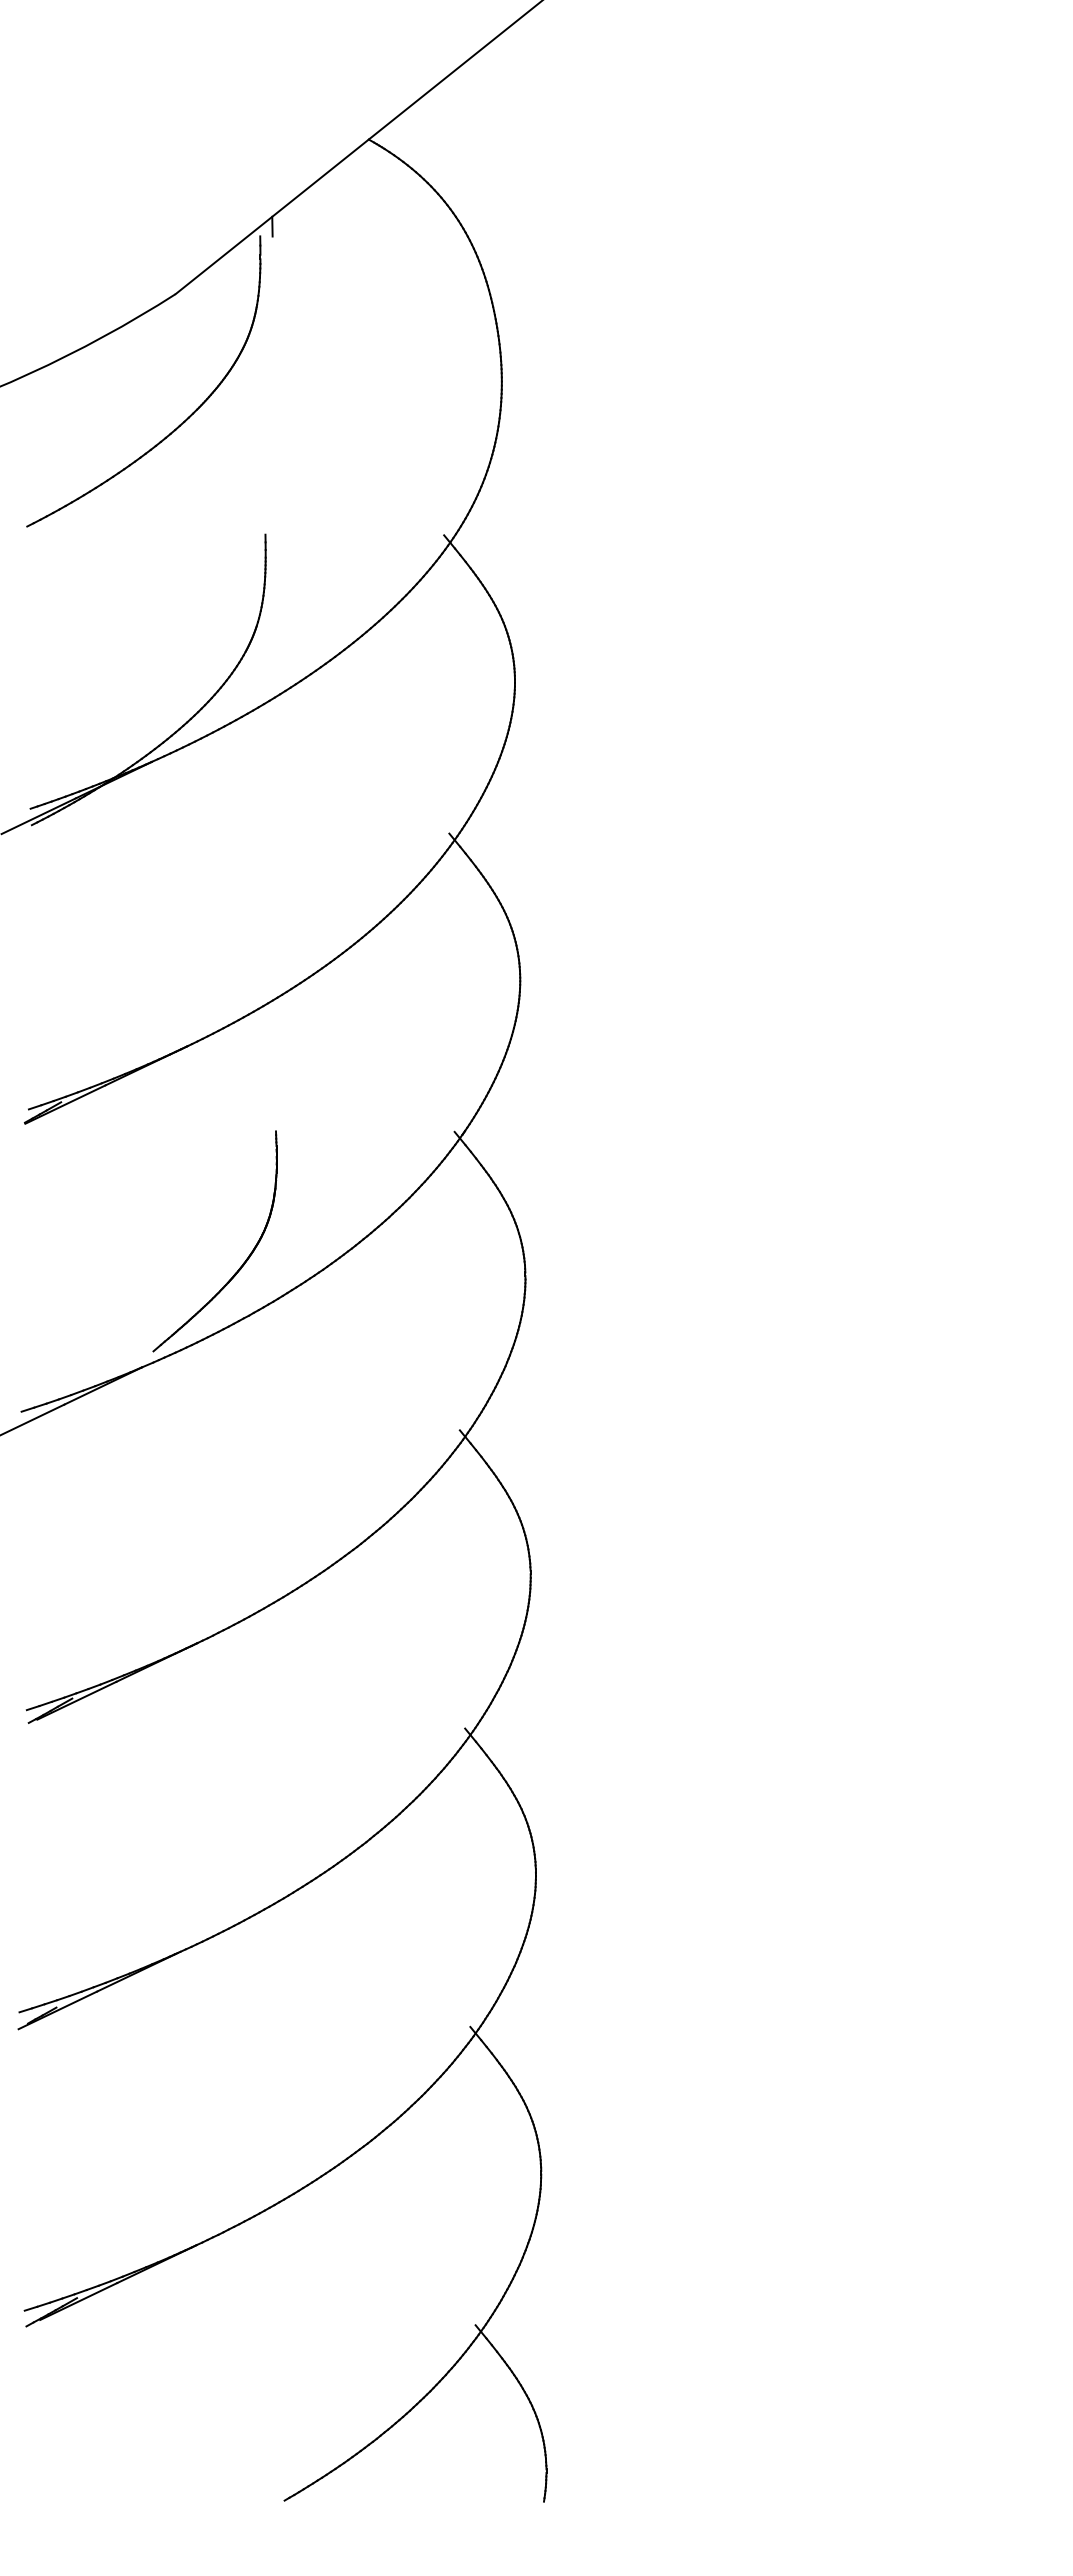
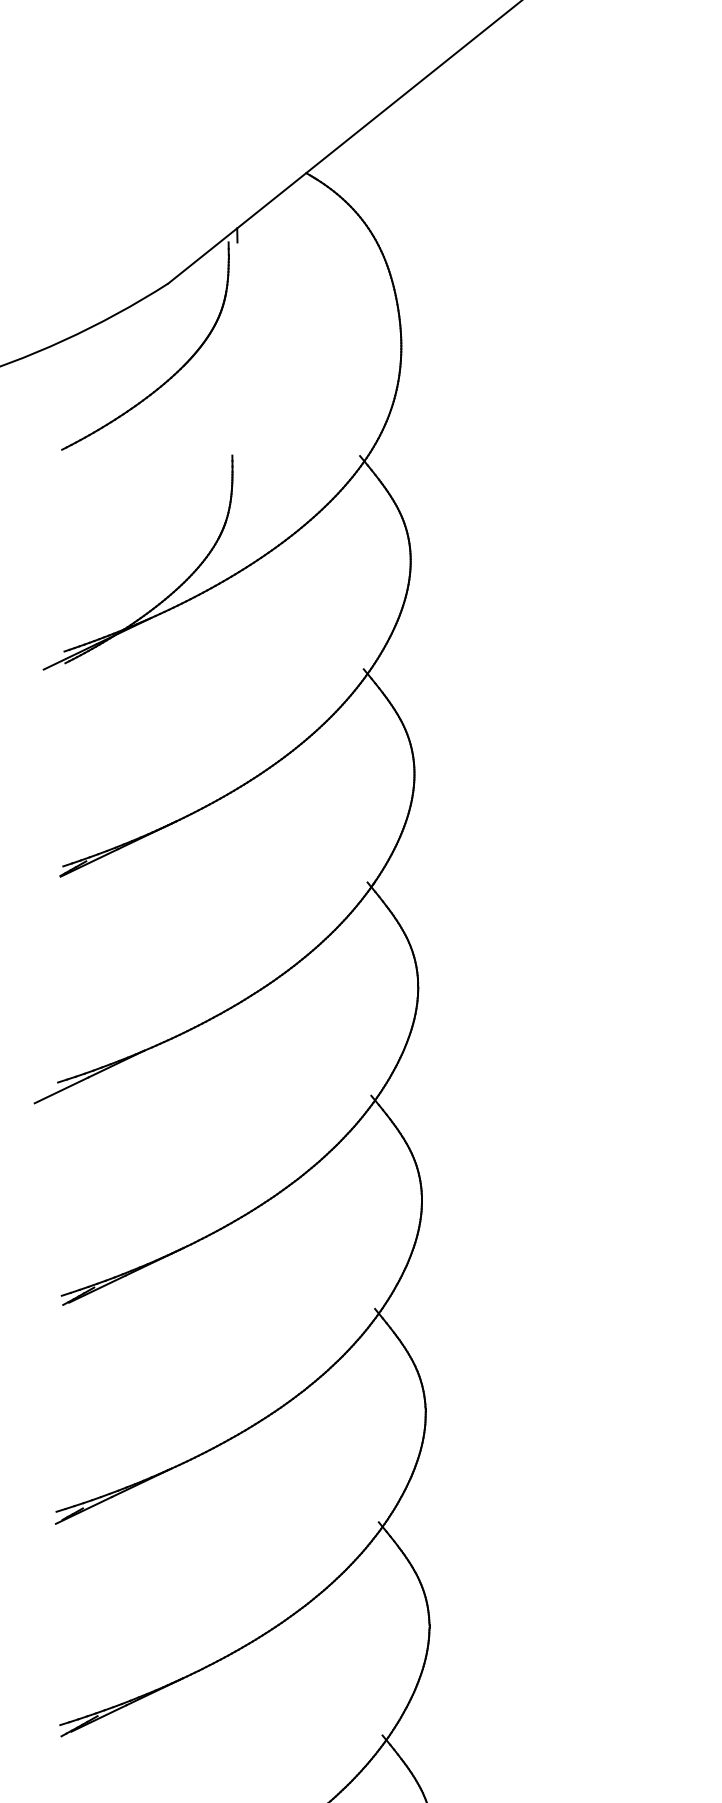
part: (243, 1262) -> (216, 975), removed

